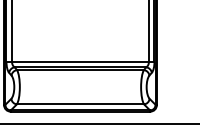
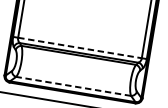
line: (80, 61) -> (80, 47), solid -> dashed
line: (80, 104) -> (73, 86), solid -> dashed

